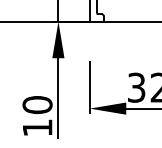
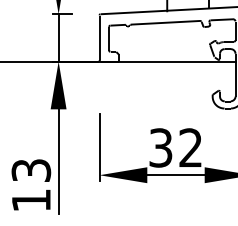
text: (37, 104) -> (31, 170), 10 -> 13

